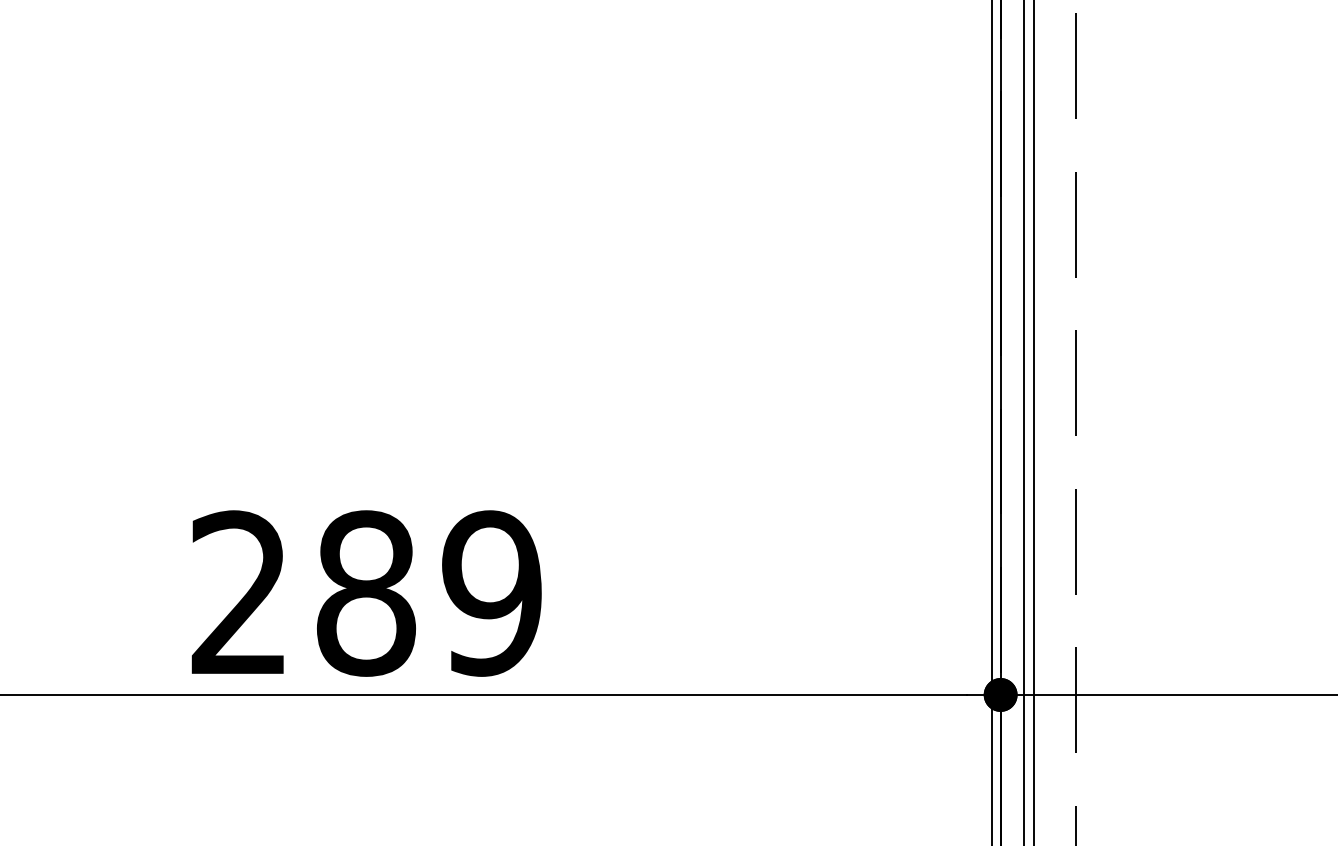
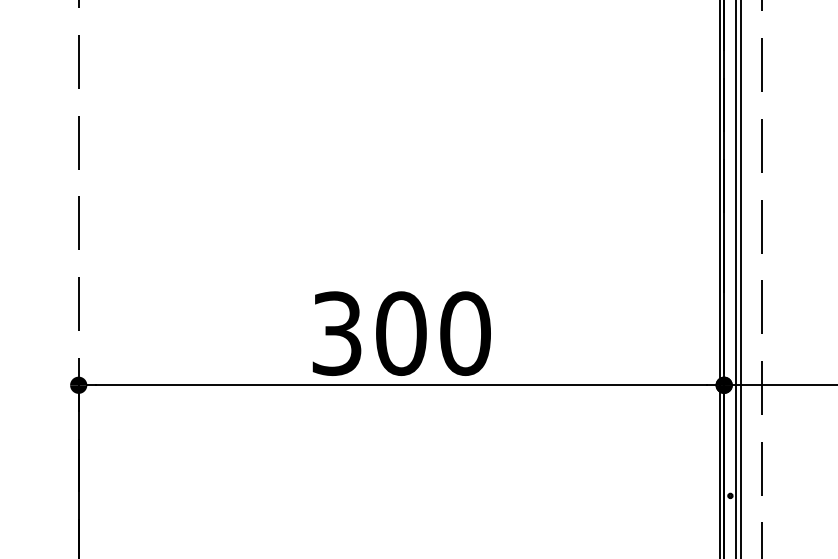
text: (366, 593) -> (401, 333), 289 -> 300

